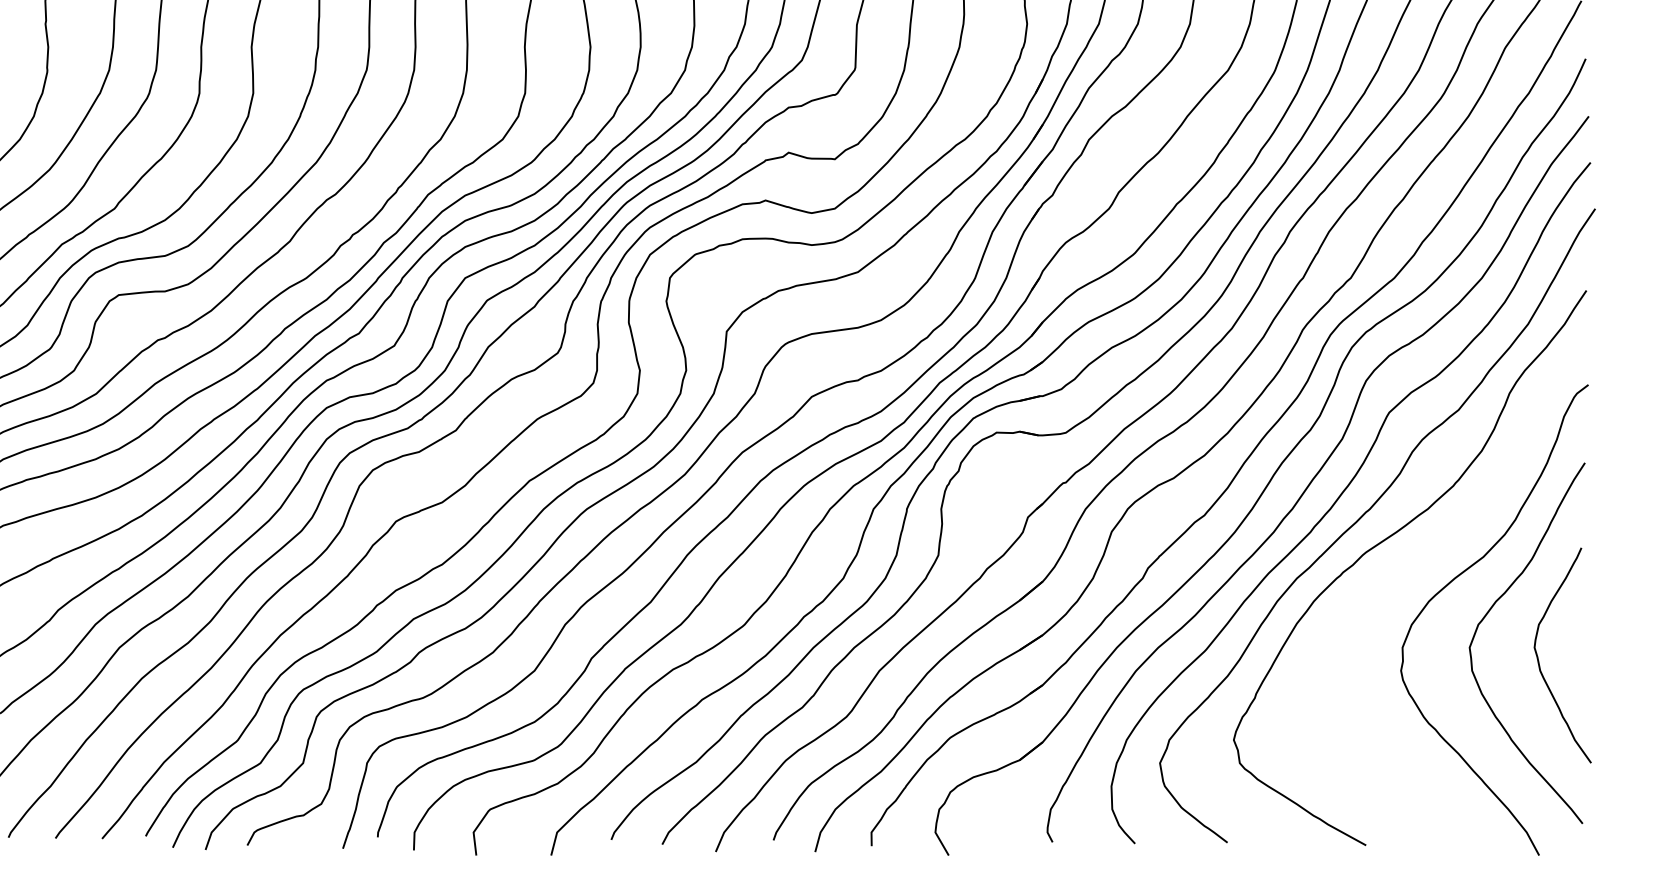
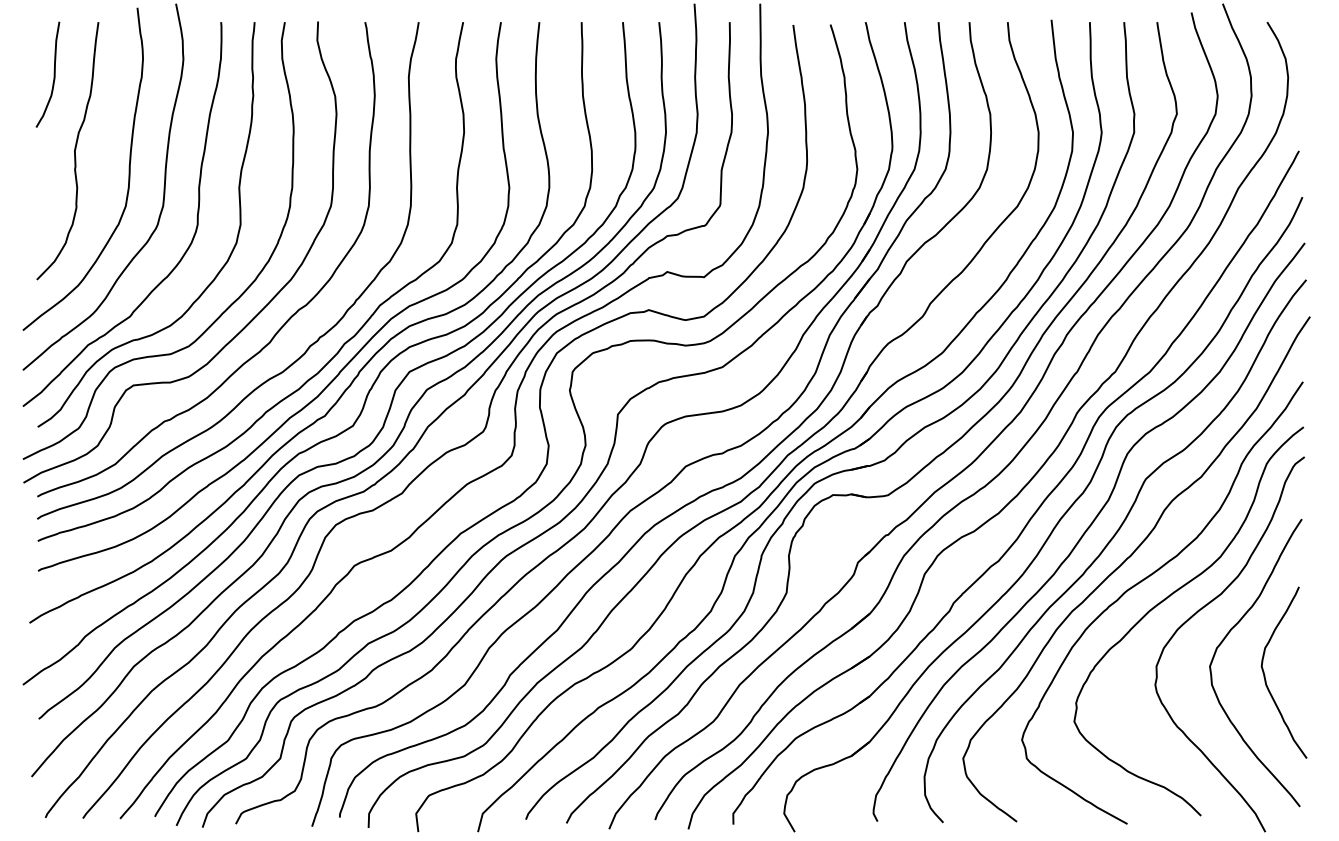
curve: (1418, 561) -> (1169, 597), added

